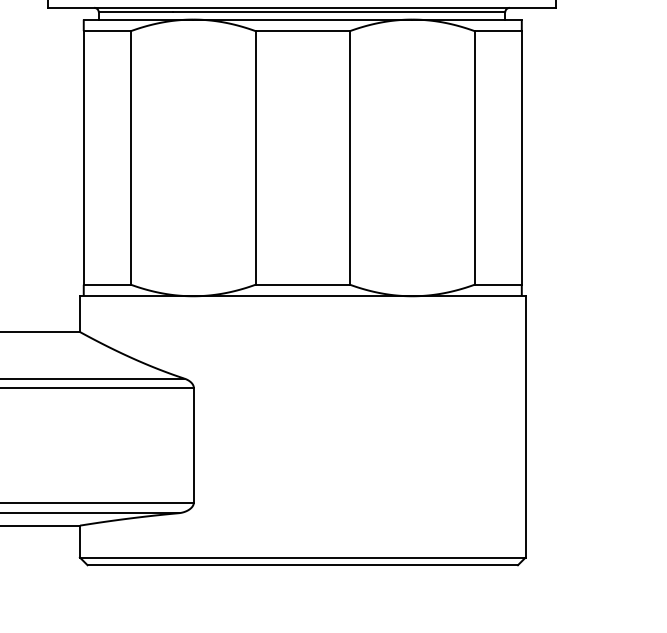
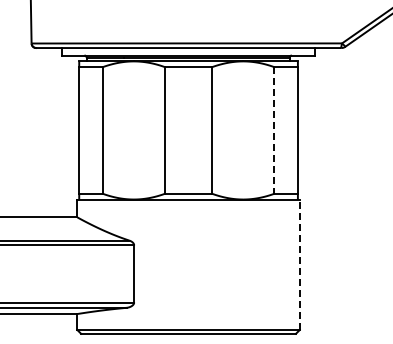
line: (474, 157) -> (274, 130), solid -> dashed
line: (524, 426) -> (299, 264), solid -> dashed

